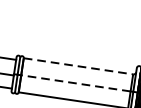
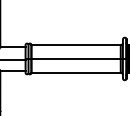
line: (78, 66) -> (76, 45), dashed -> solid
line: (76, 82) -> (76, 58), dashed -> solid

